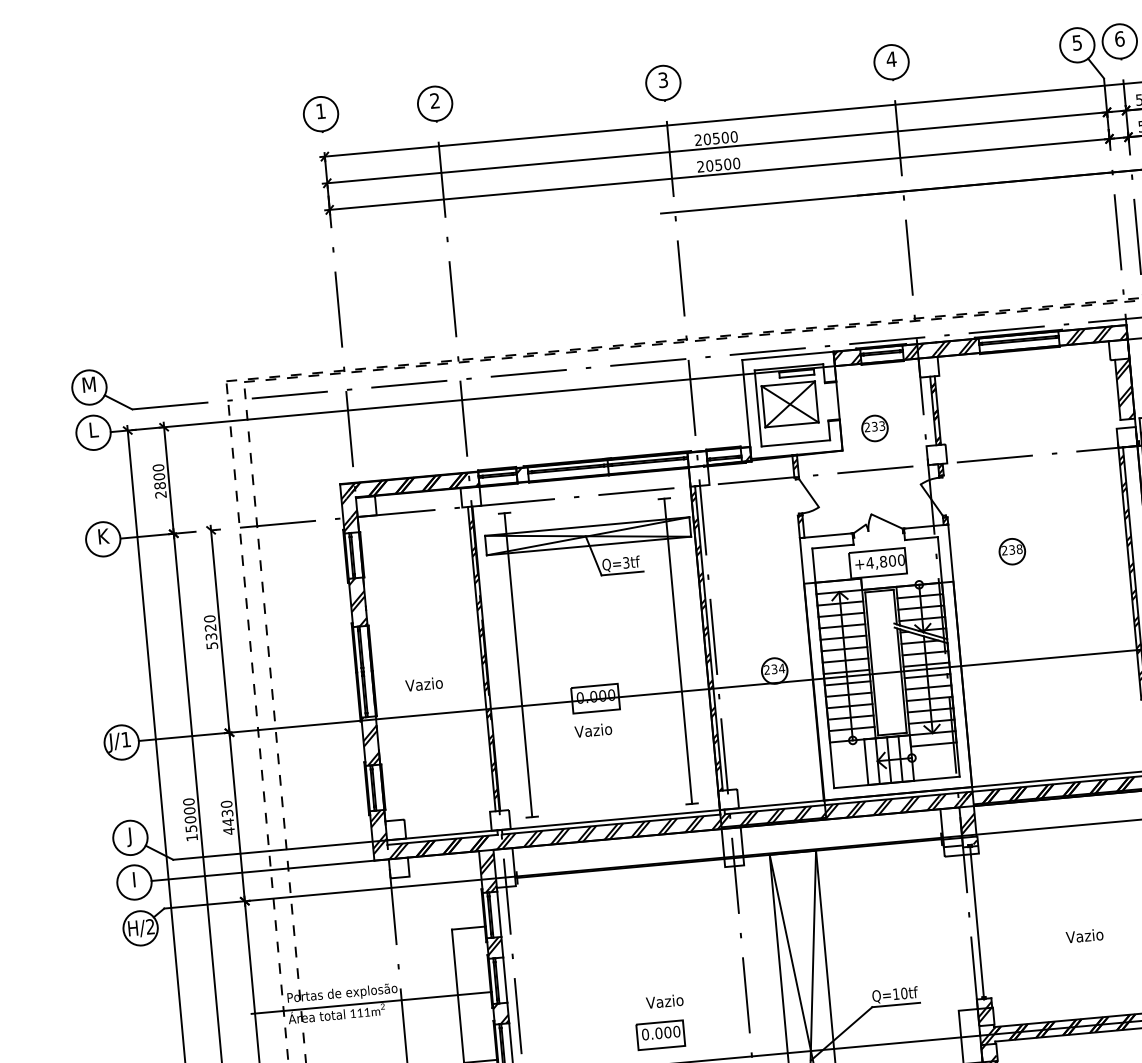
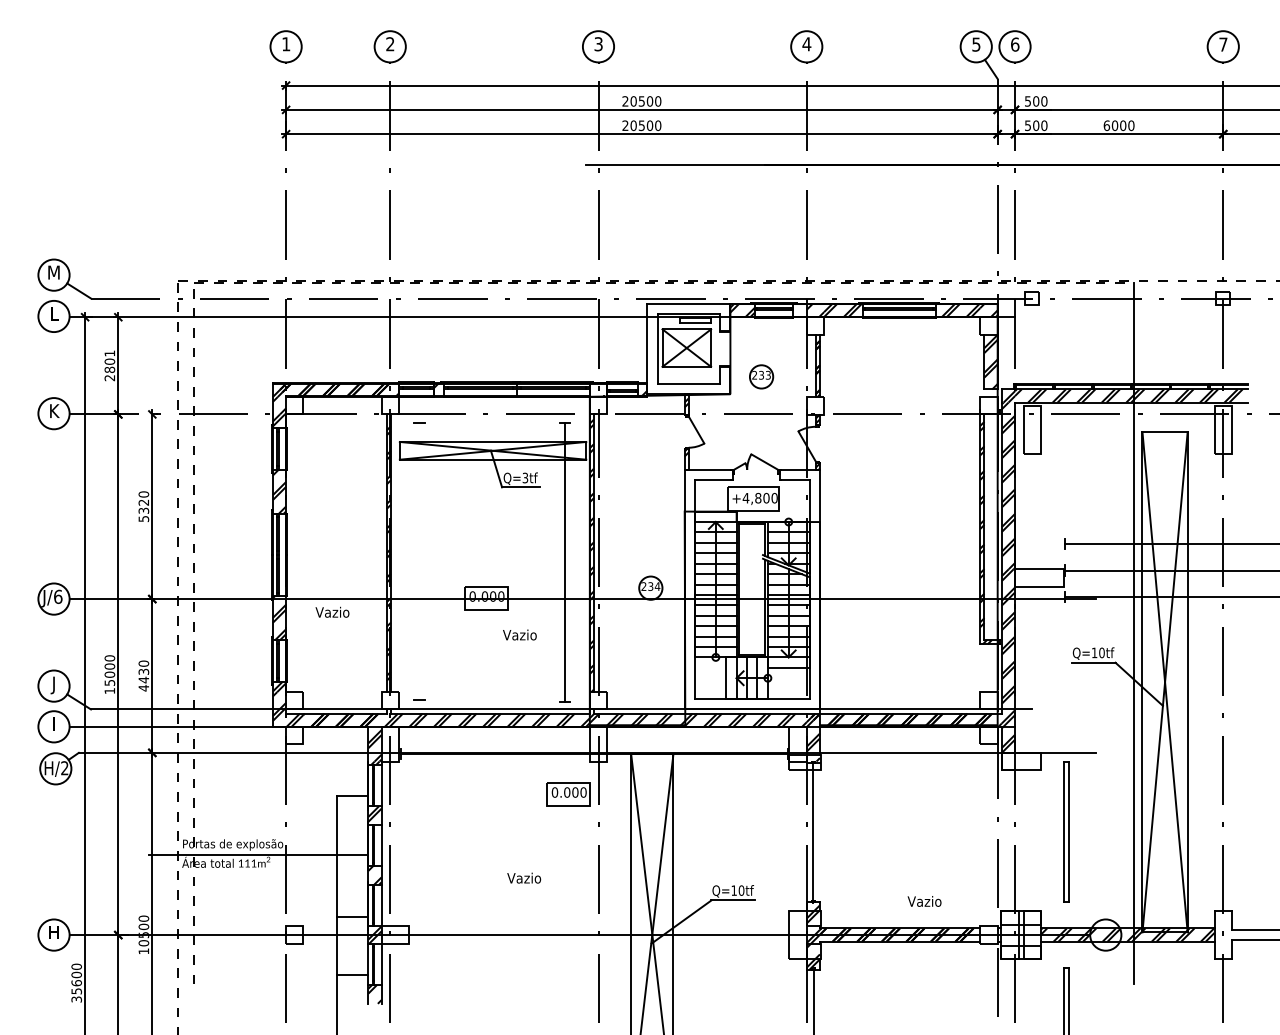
hatch: (911, 351) -> (800, 310), removed
text: (158, 467) -> (109, 353), 2800 -> 2801
part: (1012, 551) -> (875, 499), removed
line: (518, 664) -> (419, 561), removed
text: (424, 683) -> (332, 611), moved
text: (592, 729) -> (519, 634), moved
text: (126, 739) -> (58, 596), J/1 -> J/6
text: (1084, 936) -> (924, 901), moved
part: (660, 1035) -> (568, 794), moved

